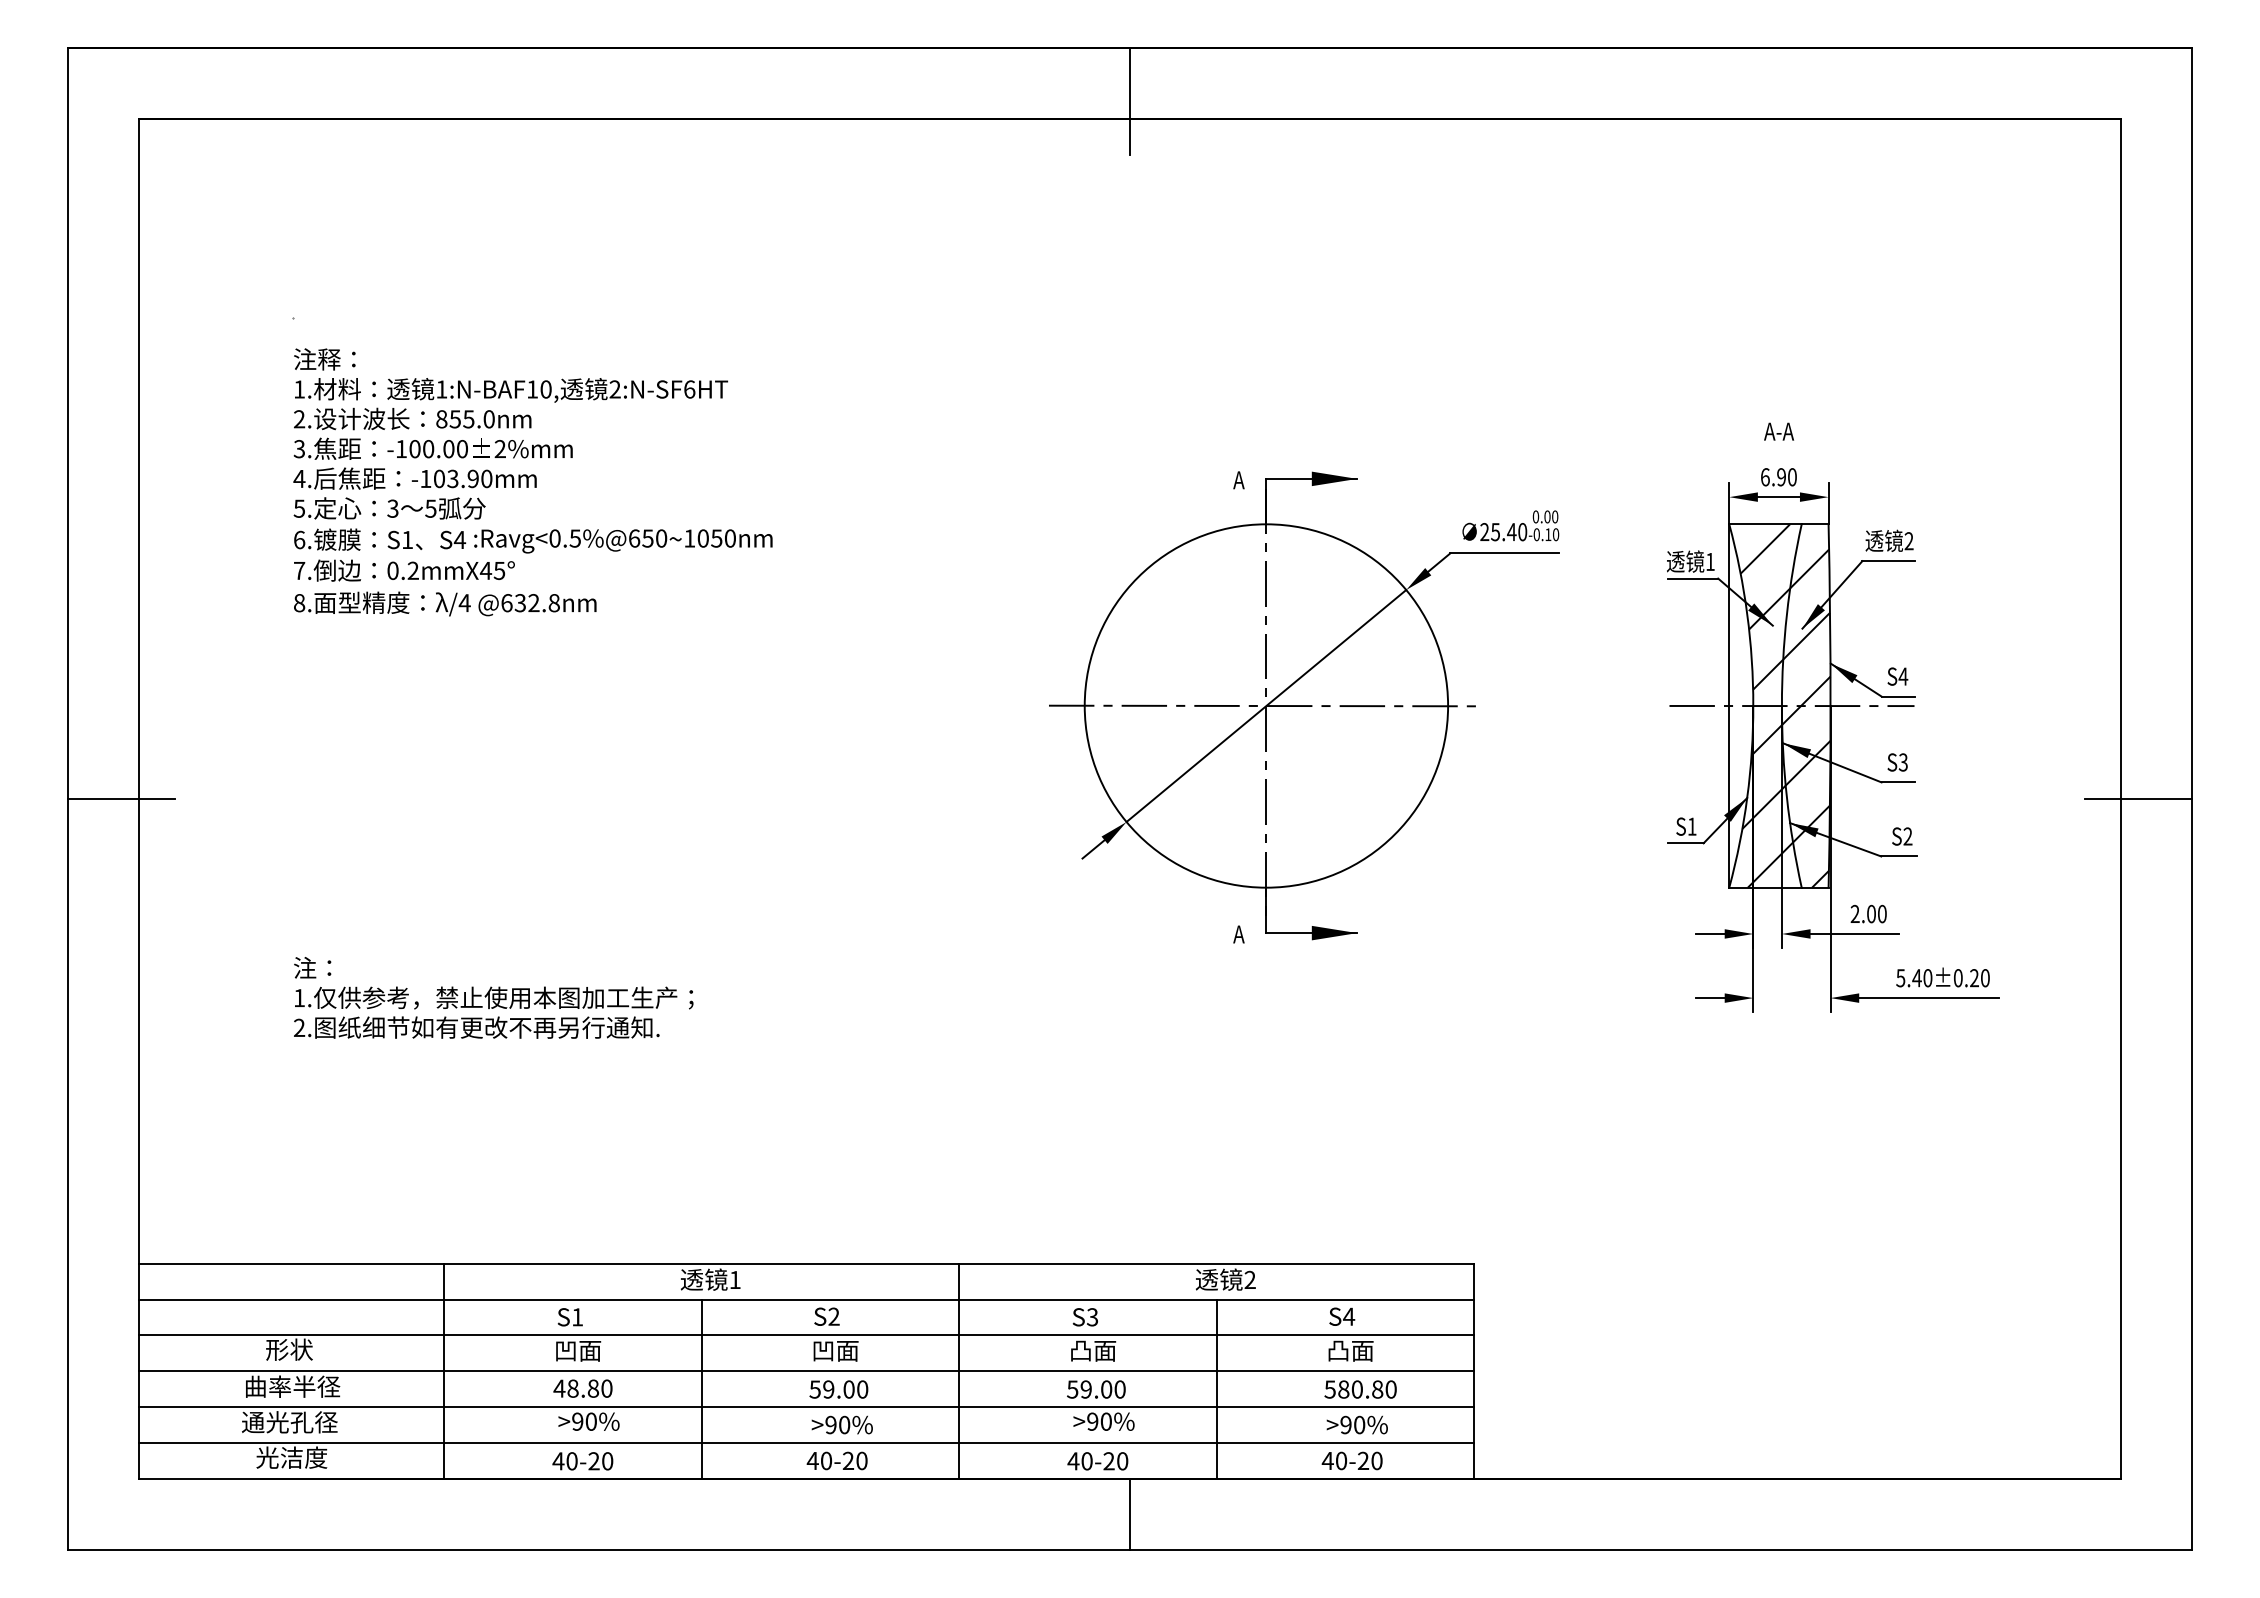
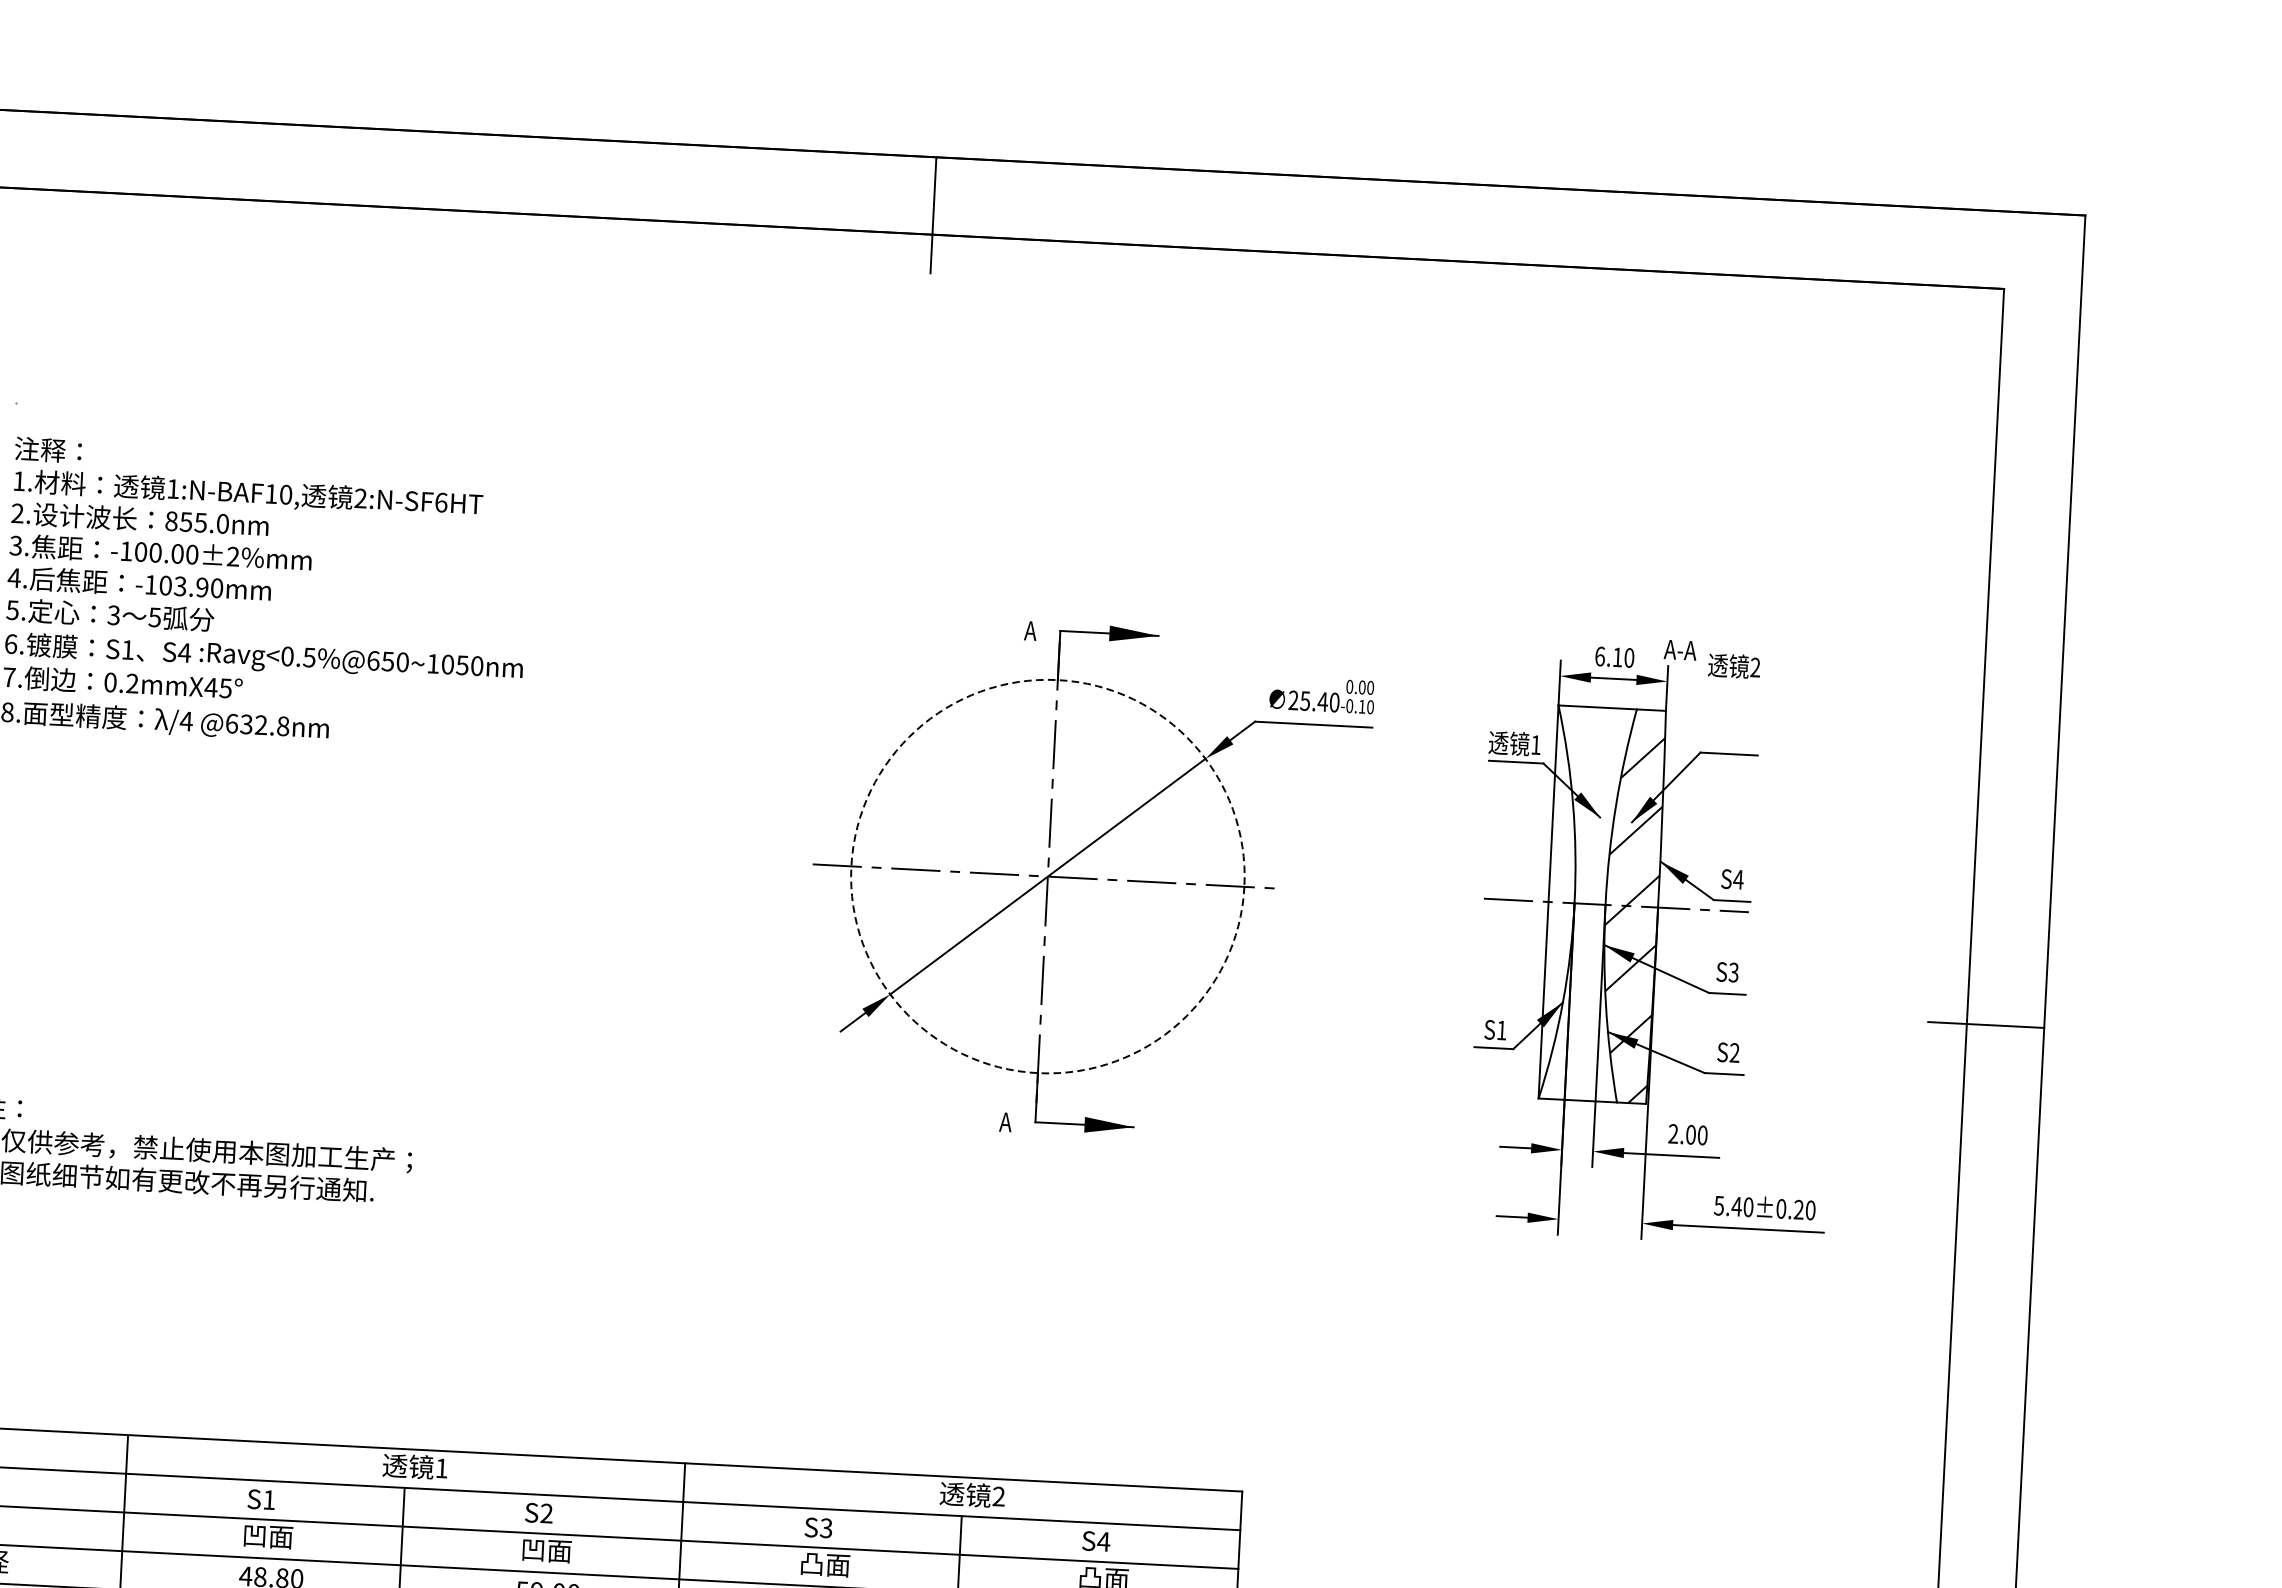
text: (1779, 431) -> (1680, 650), moved
text: (1781, 477) -> (1617, 657), 6.90 -> 6.10
text: (1889, 540) -> (1734, 665), moved
circle: (1266, 705) -> (1048, 876), solid -> dashed
hatch: (1765, 705) -> (1587, 903), removed

